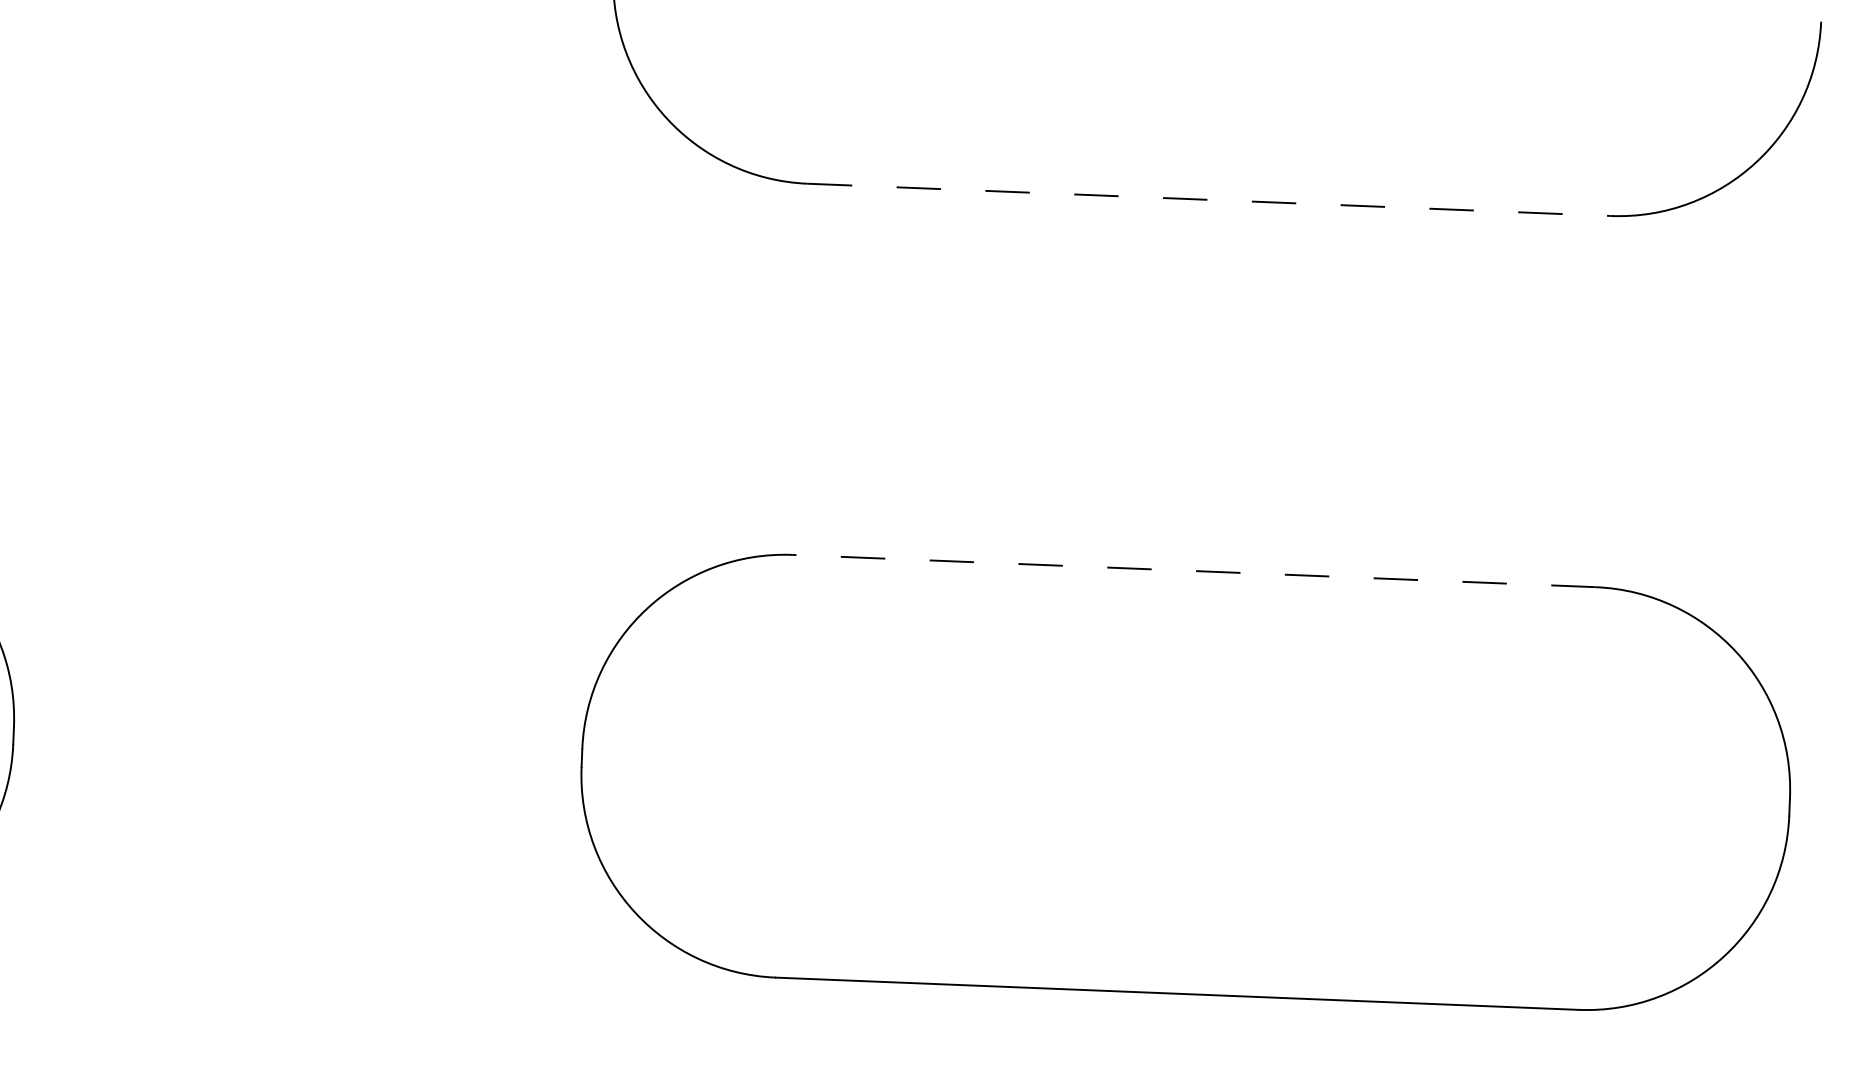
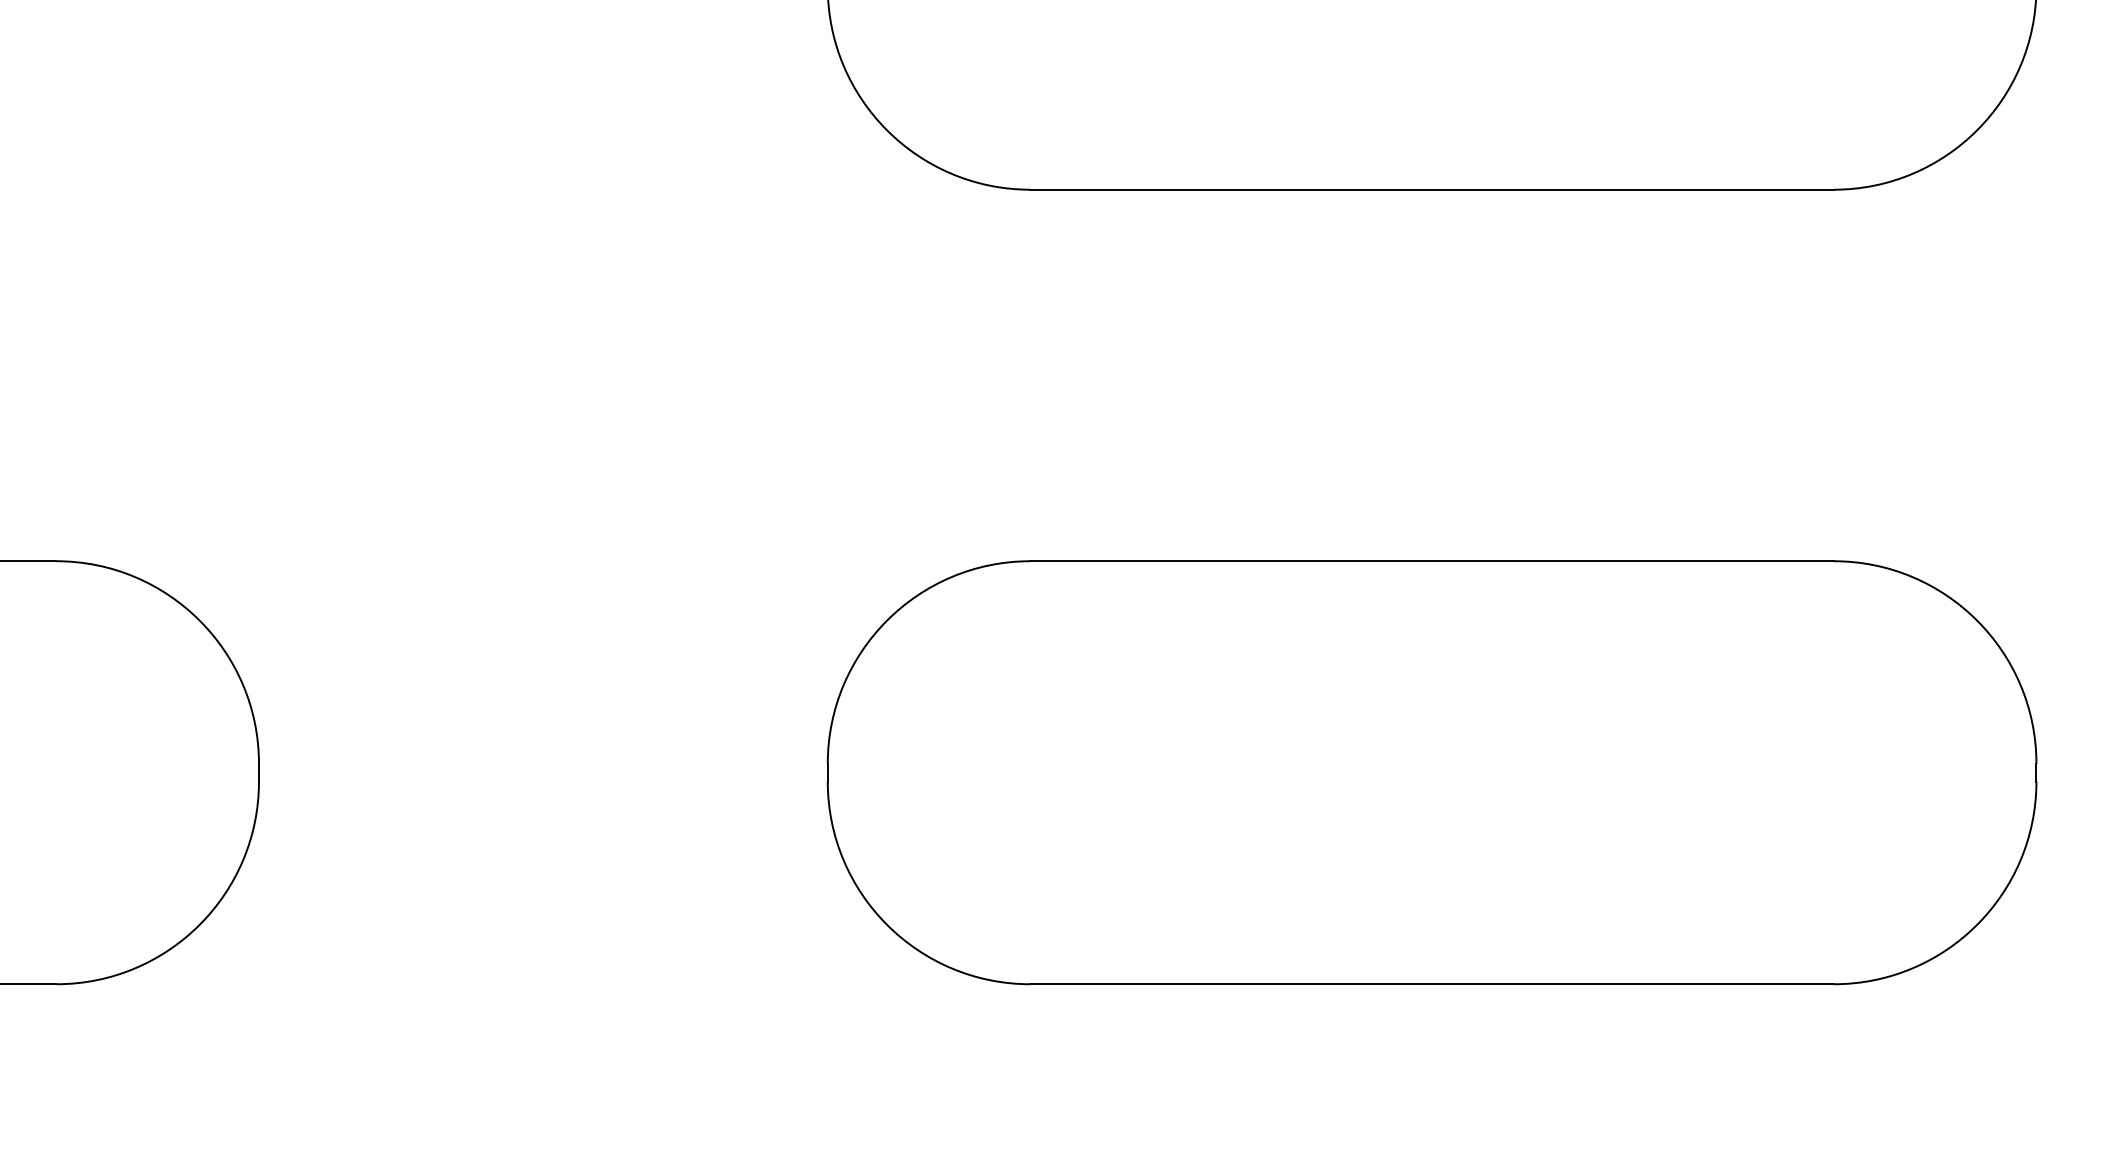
line: (1209, 199) -> (1432, 189), dashed -> solid
line: (1194, 571) -> (1432, 561), dashed -> solid

